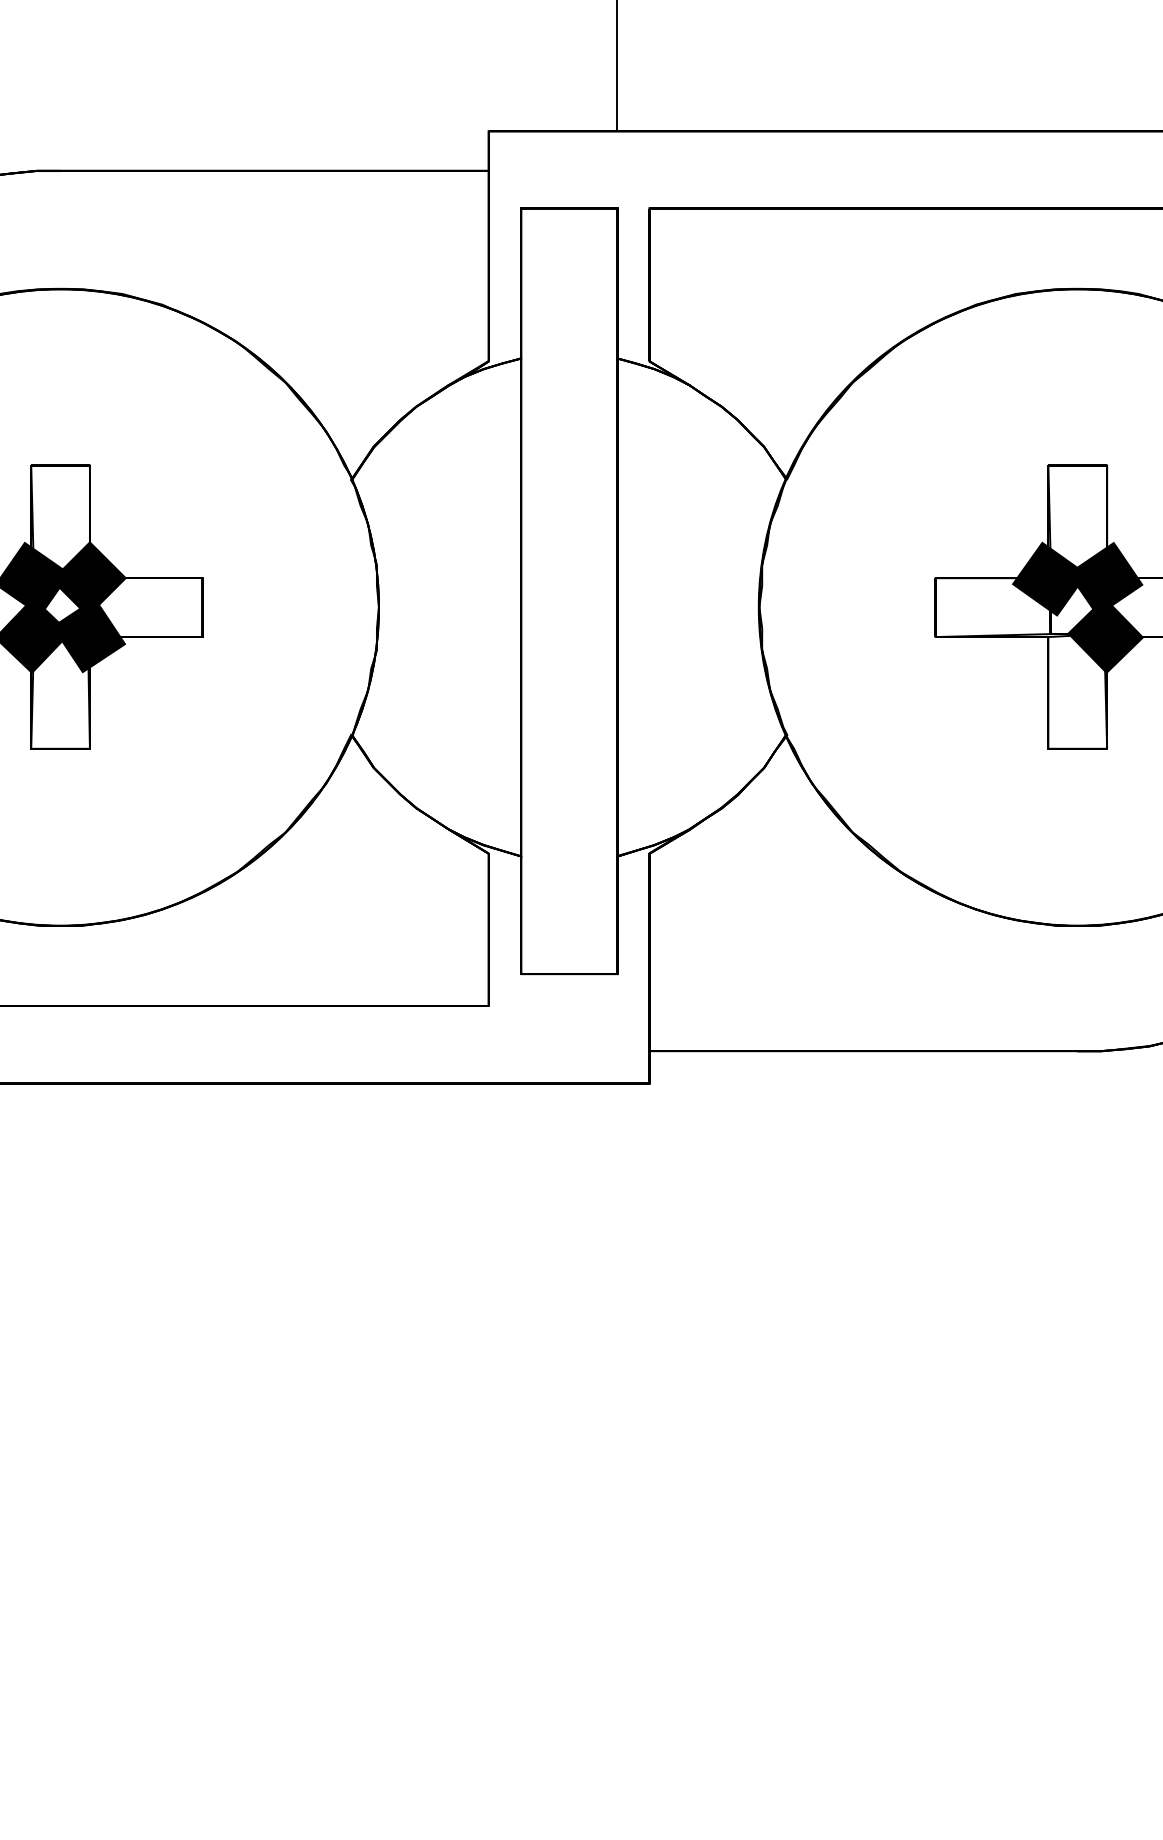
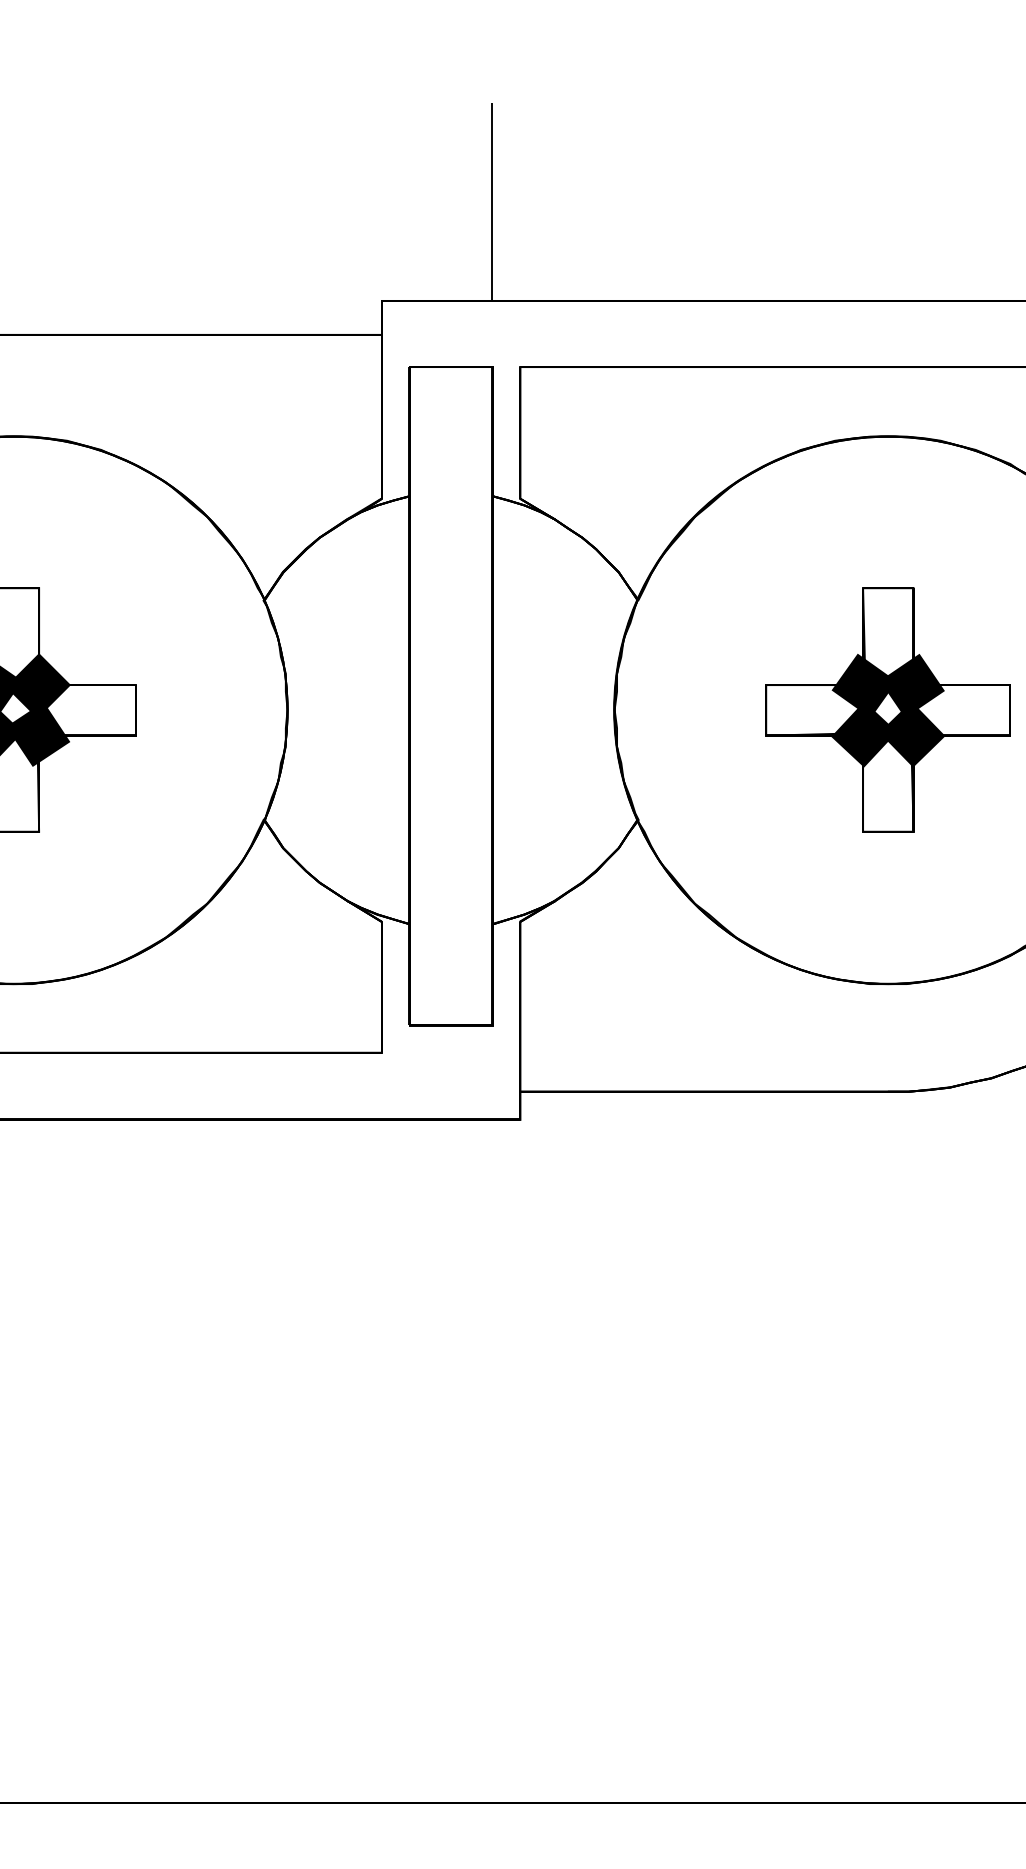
fill: (1050, 635) -> (864, 734), added

